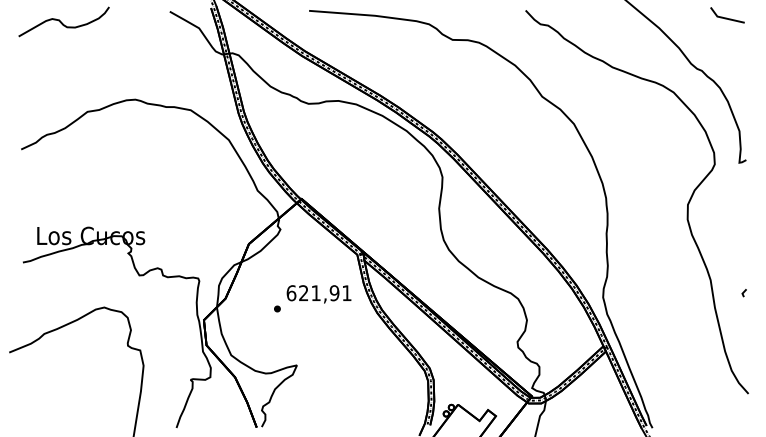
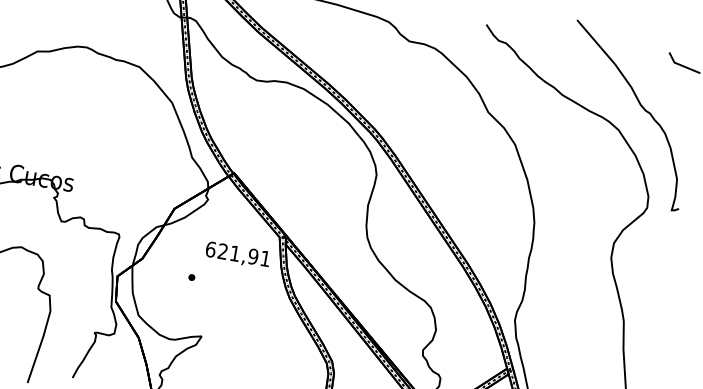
line: (743, 293) -> (653, 339), removed
text: (318, 294) -> (237, 255), moved

